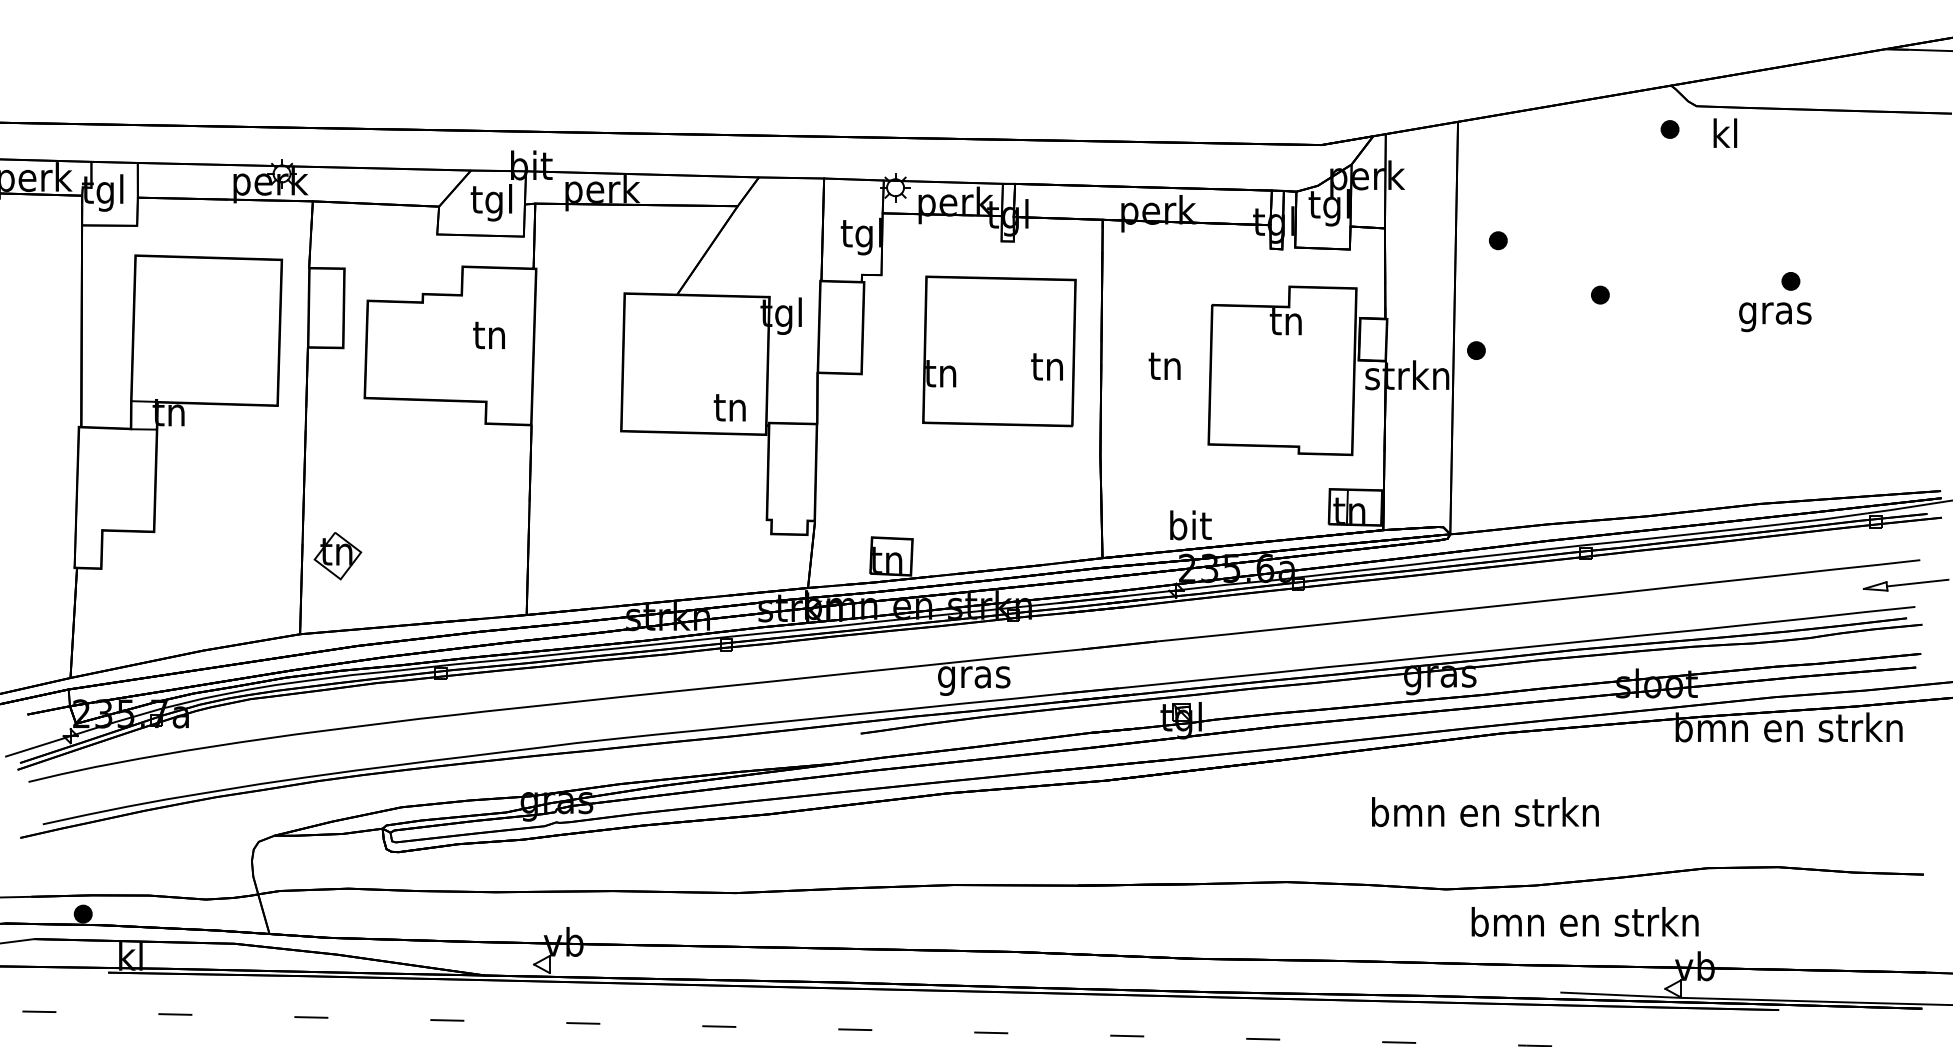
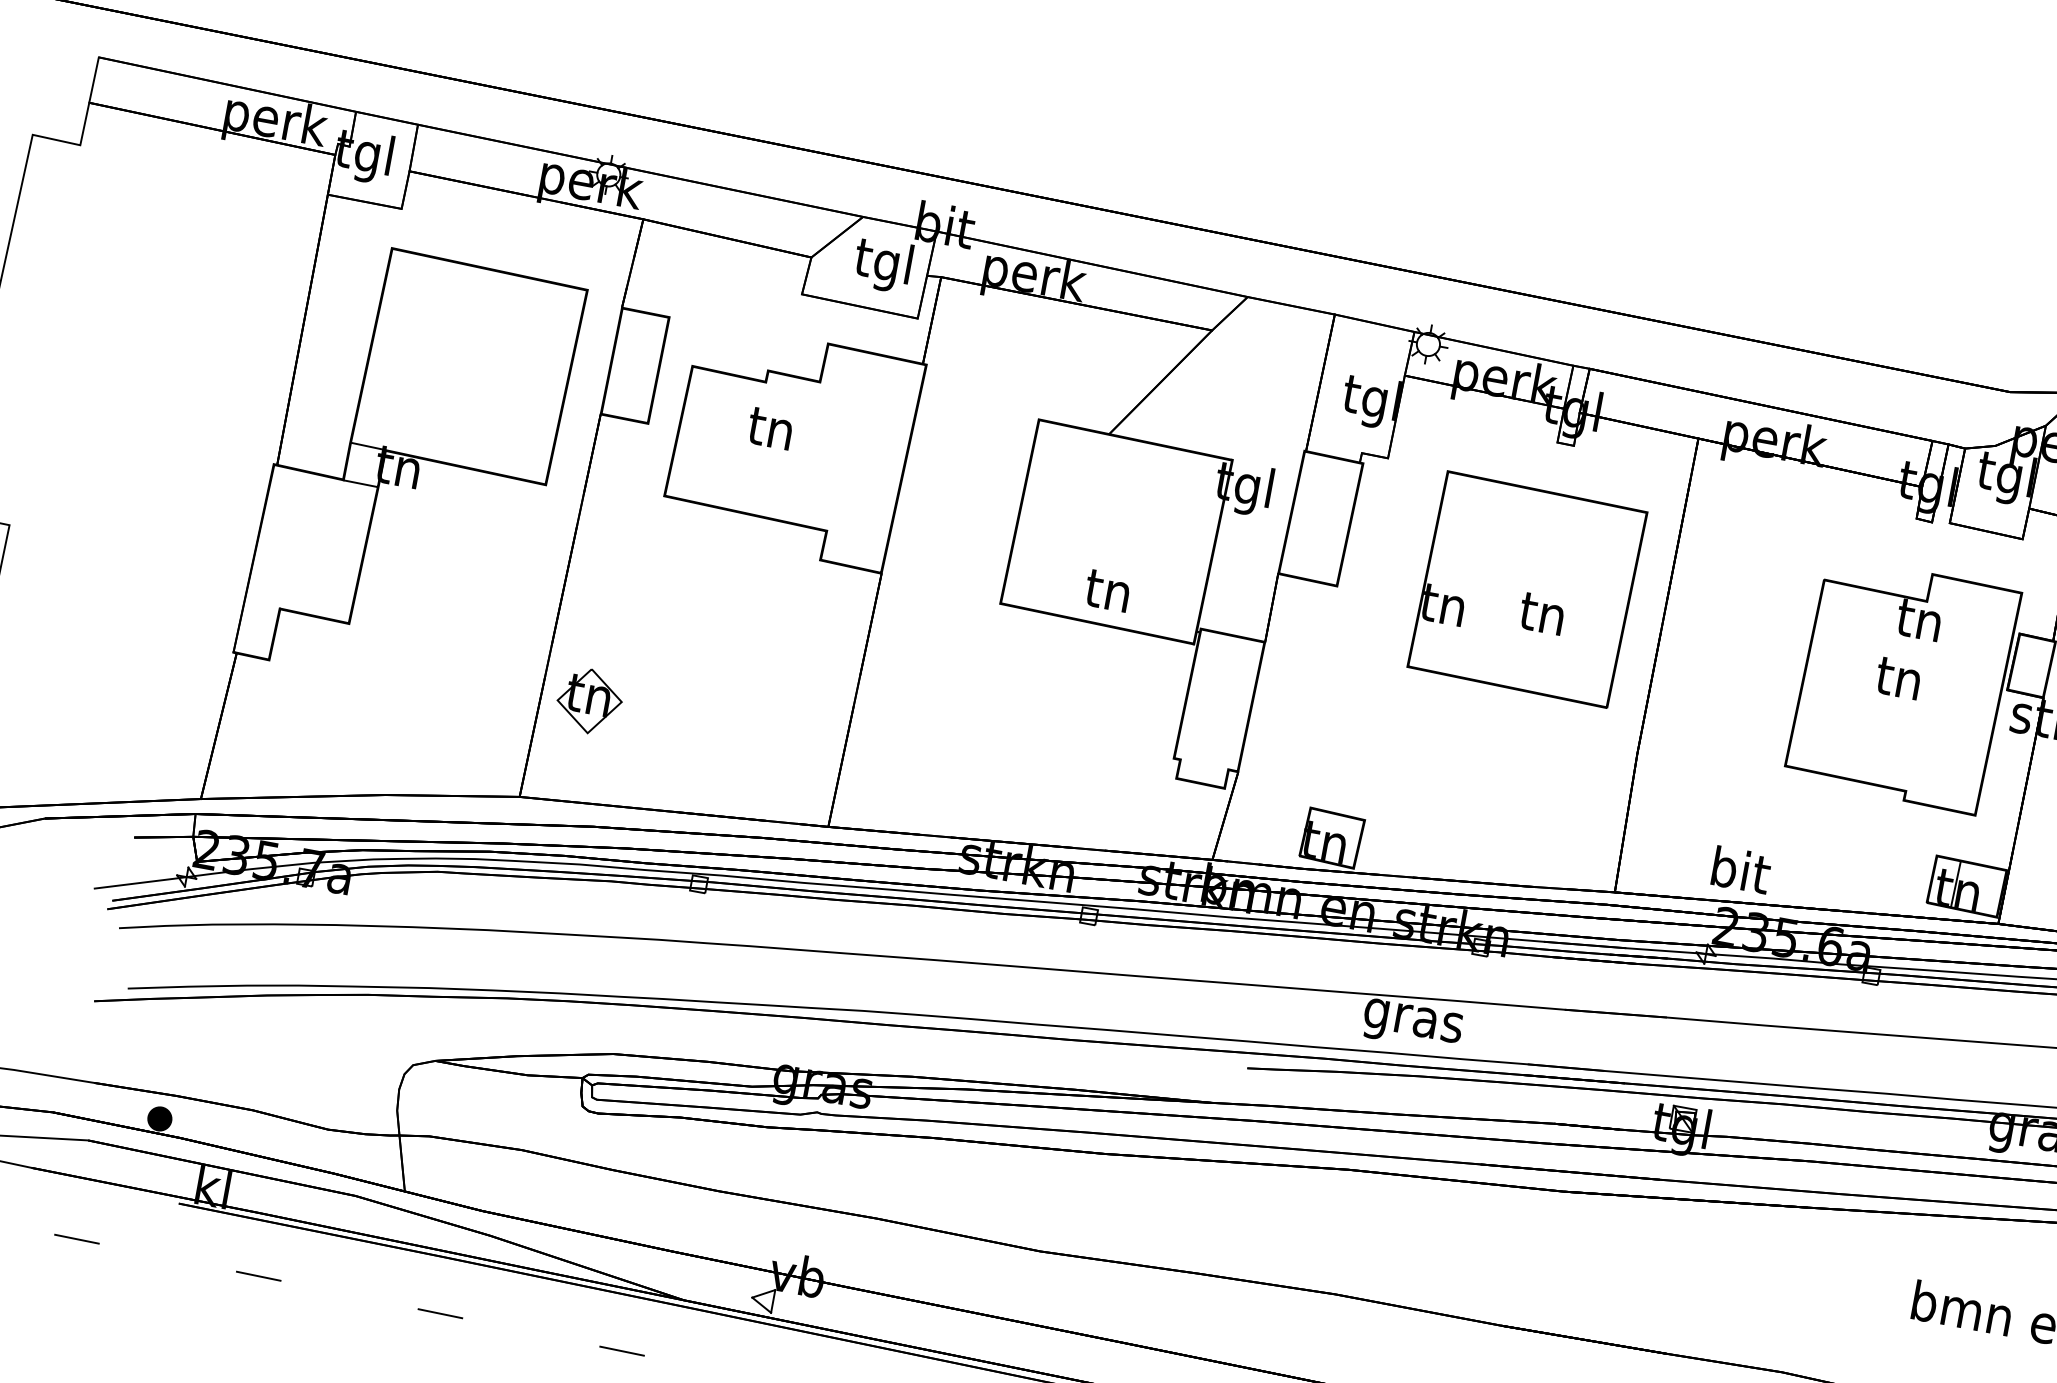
text: (488, 334) -> (769, 427), moved
text: (1164, 365) -> (1898, 677), moved
text: (1046, 366) -> (1541, 613), moved
text: (729, 407) -> (1107, 590), moved

